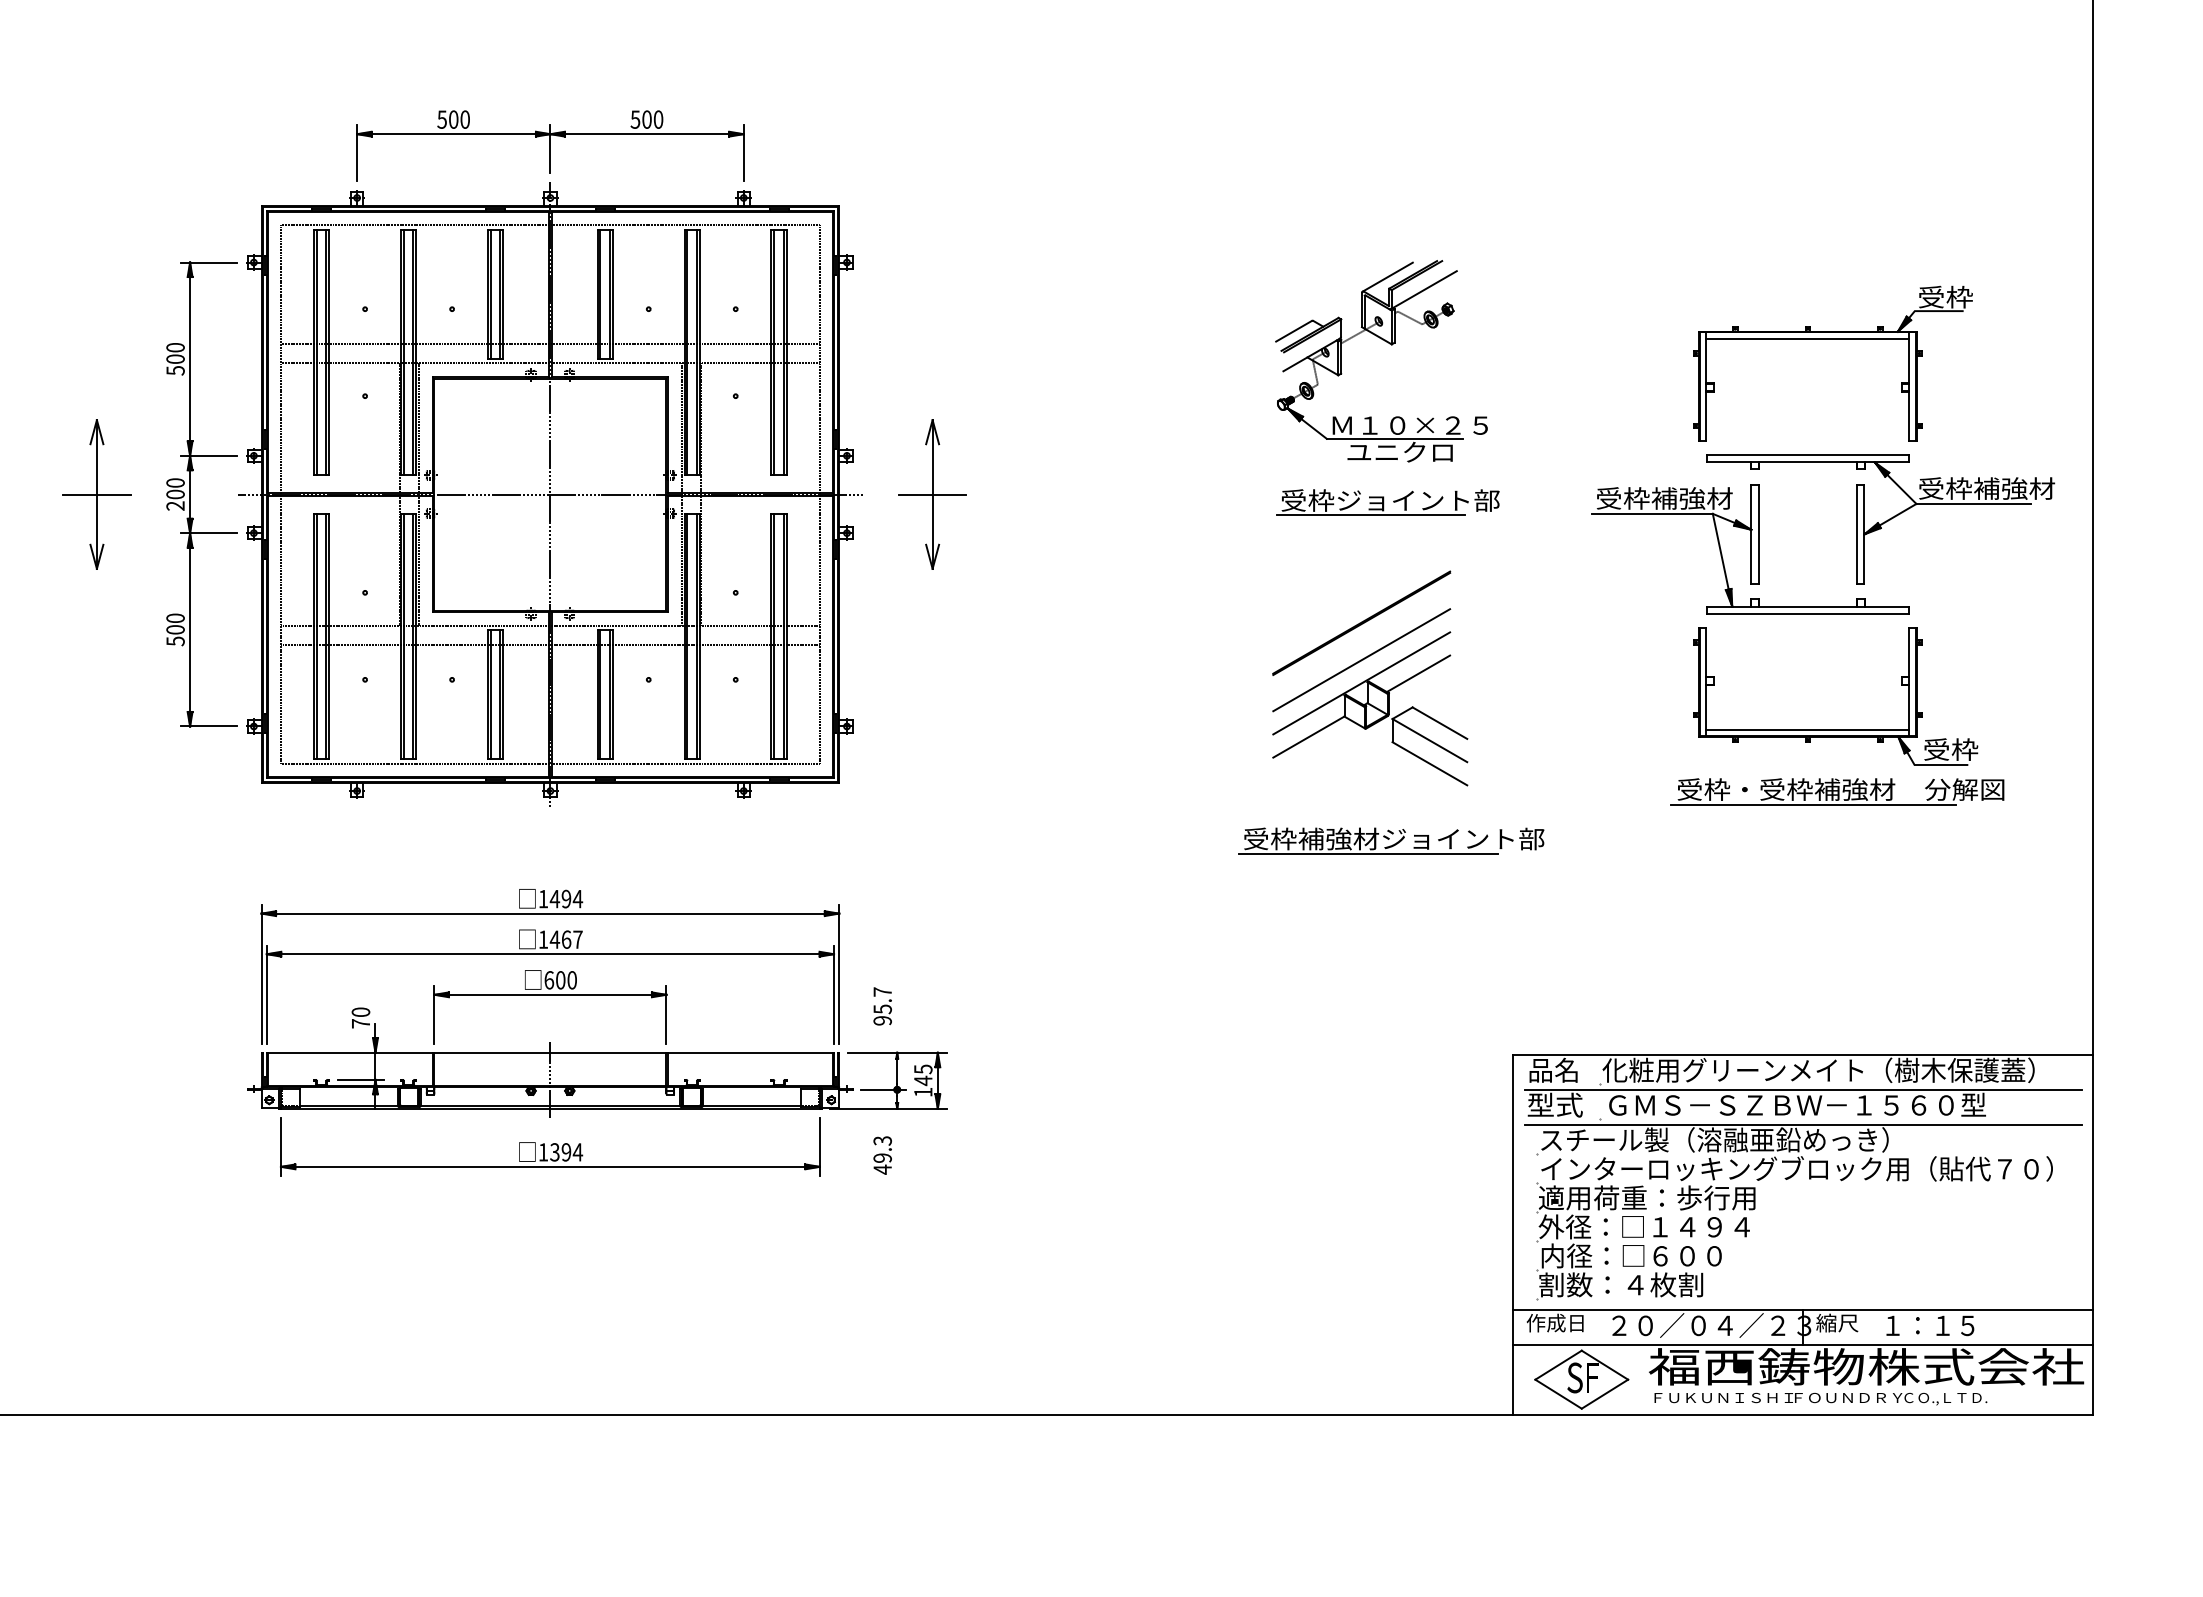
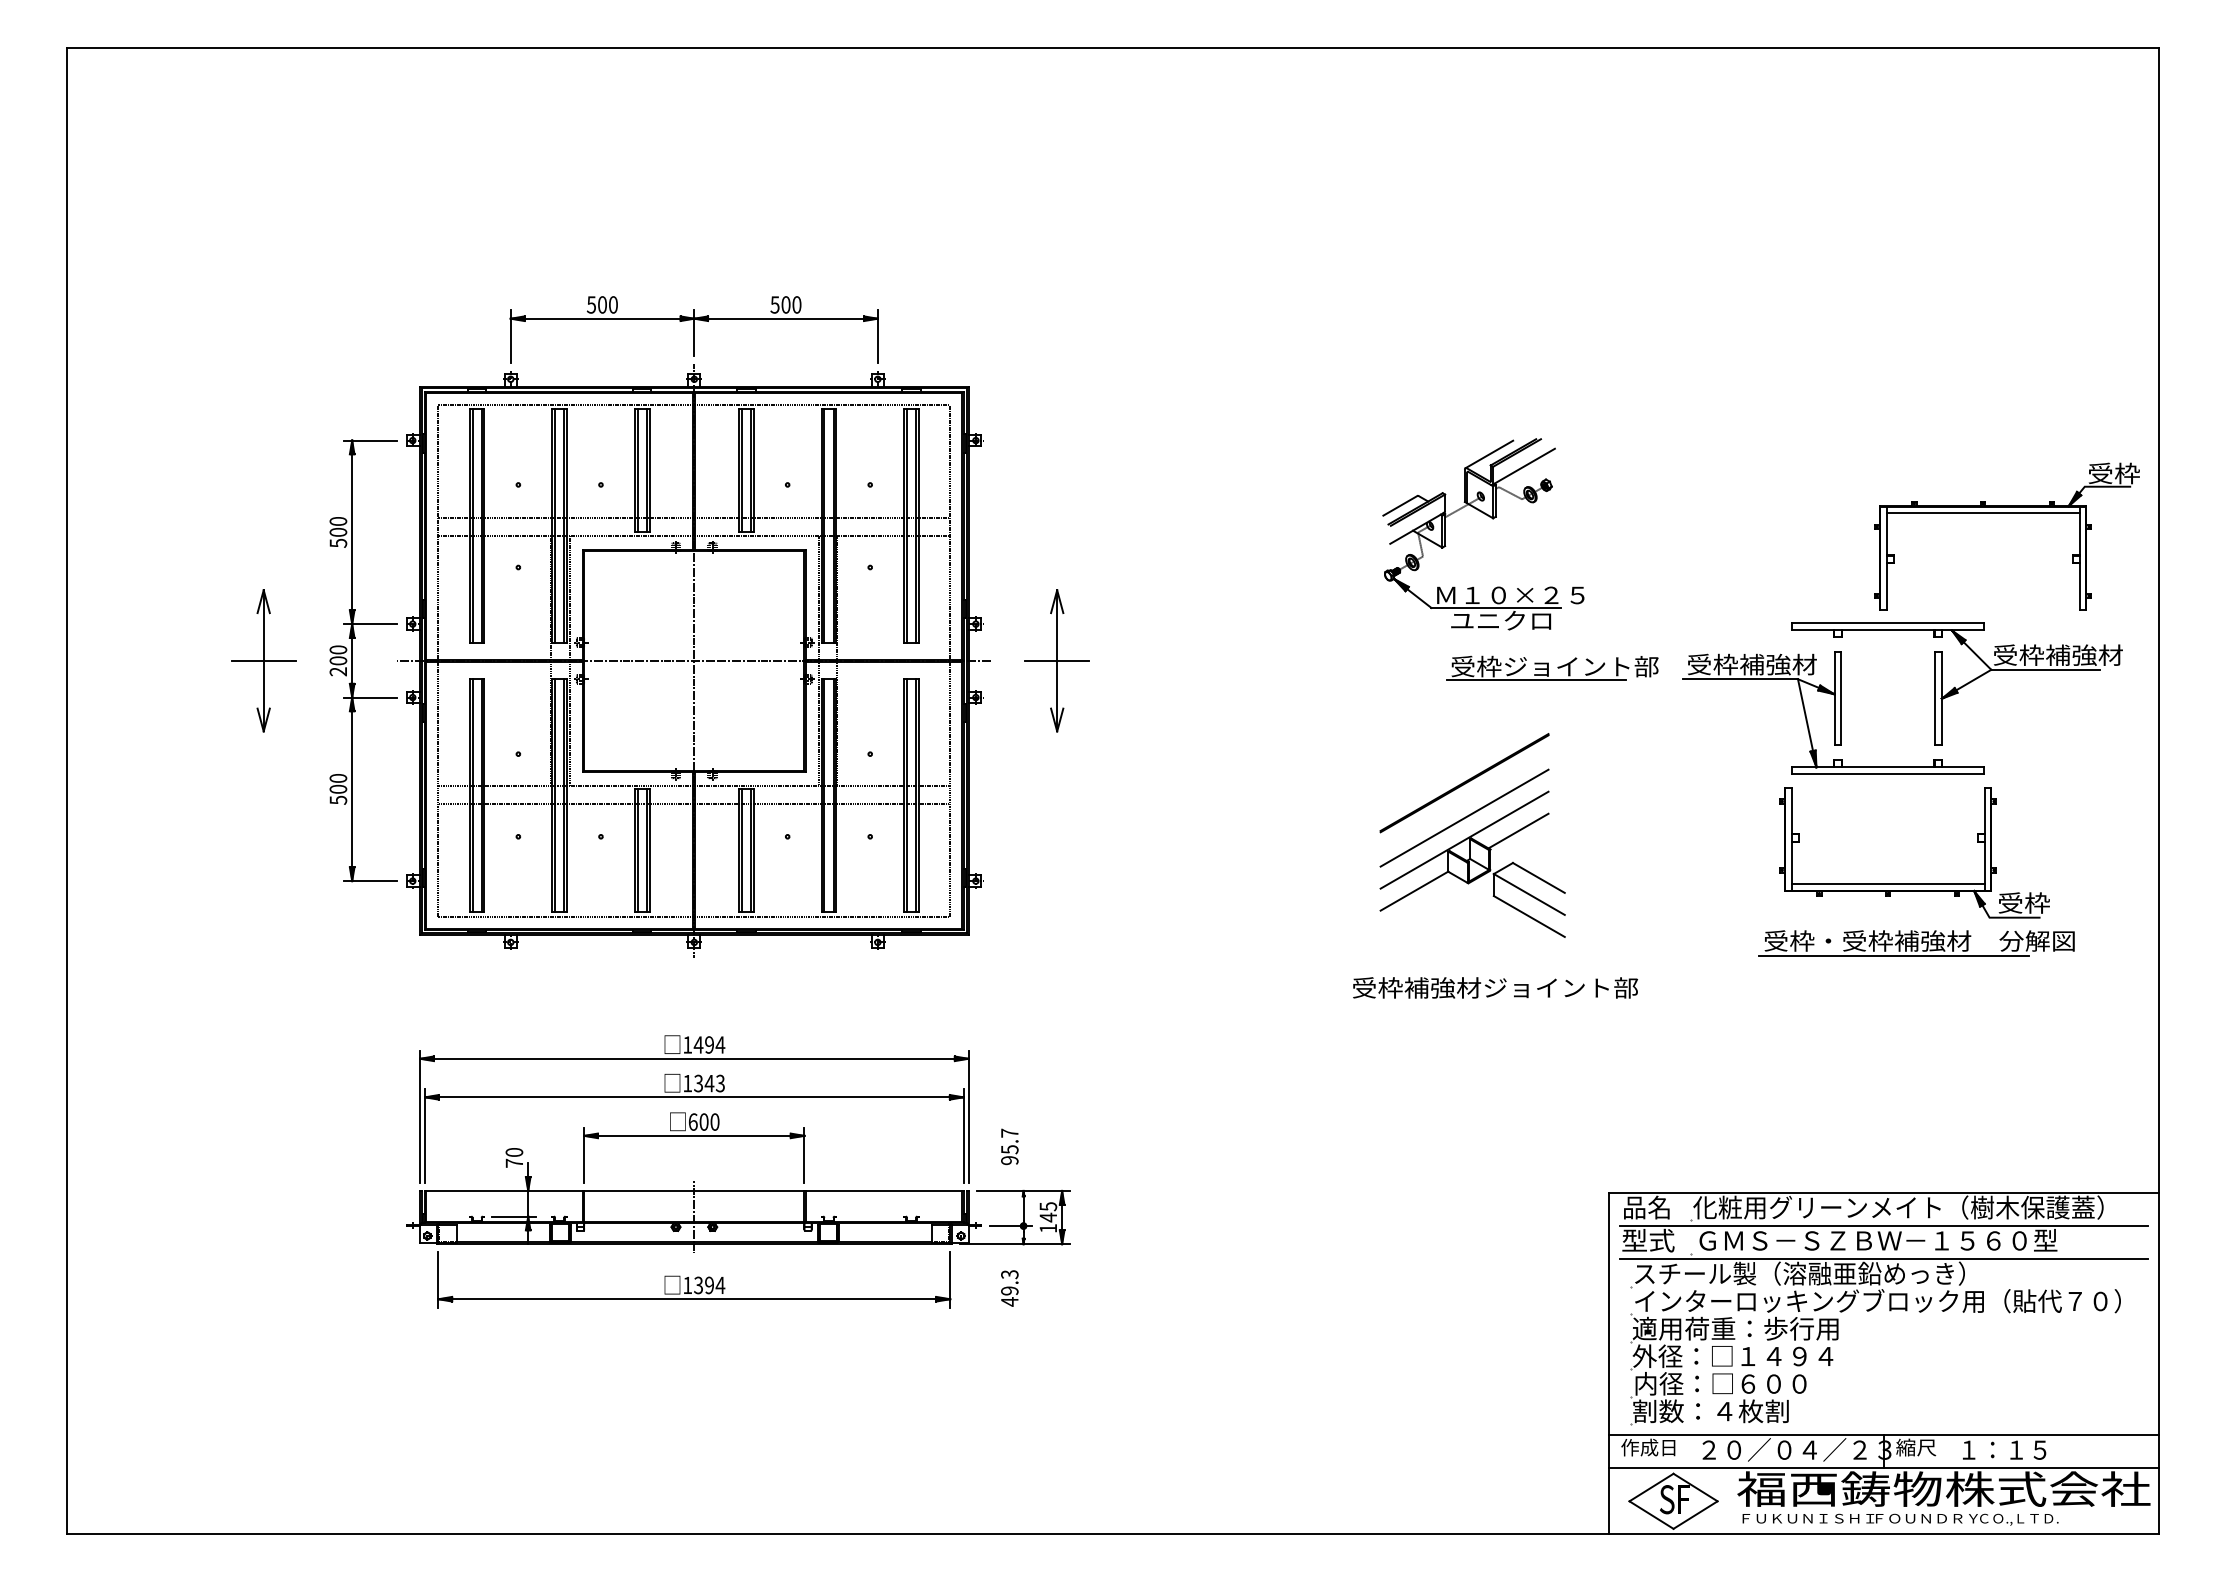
part: (1832, 339) -> (2006, 513), moved
part: (1387, 501) -> (1552, 667), moved
line: (1368, 854) -> (1471, 1002), removed
text: (565, 939) -> (708, 1083), 1467 -> 1343

